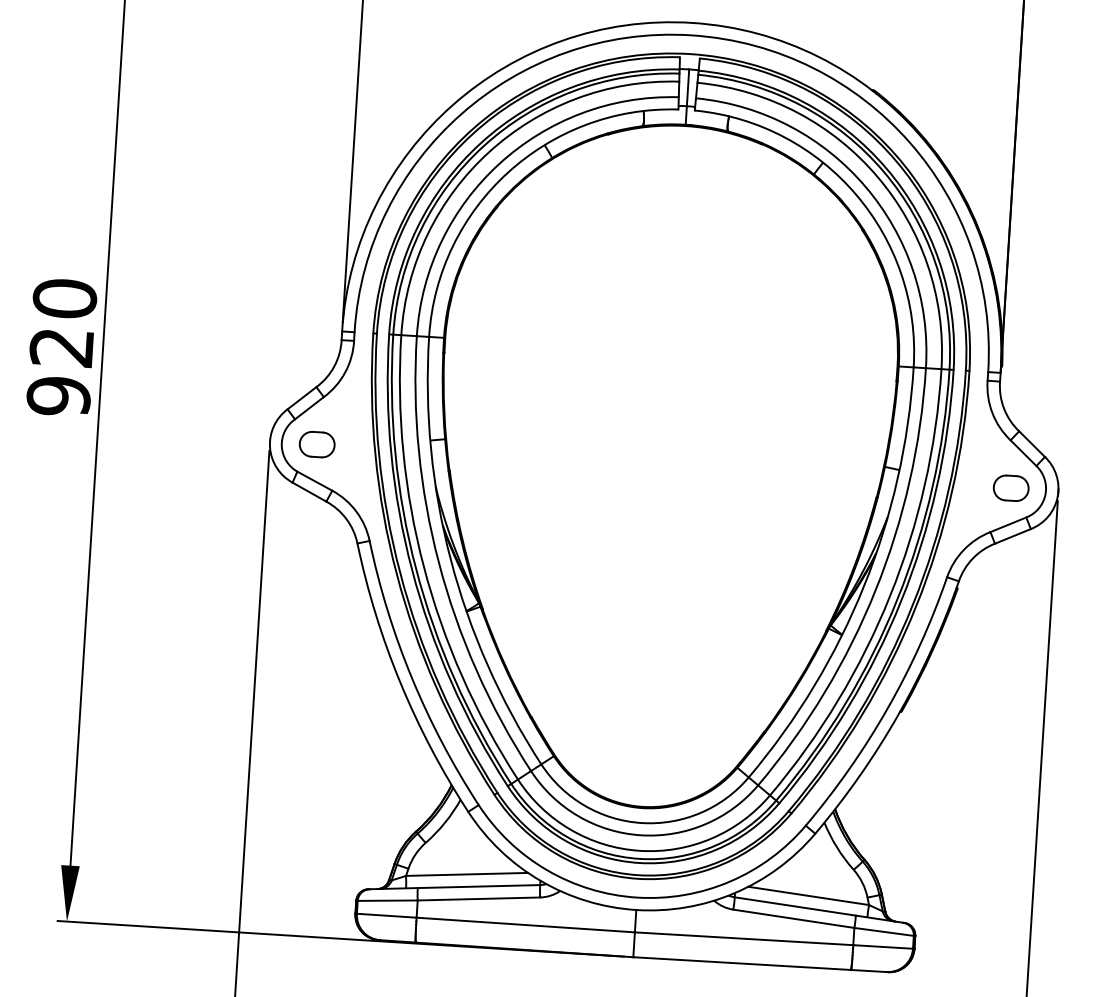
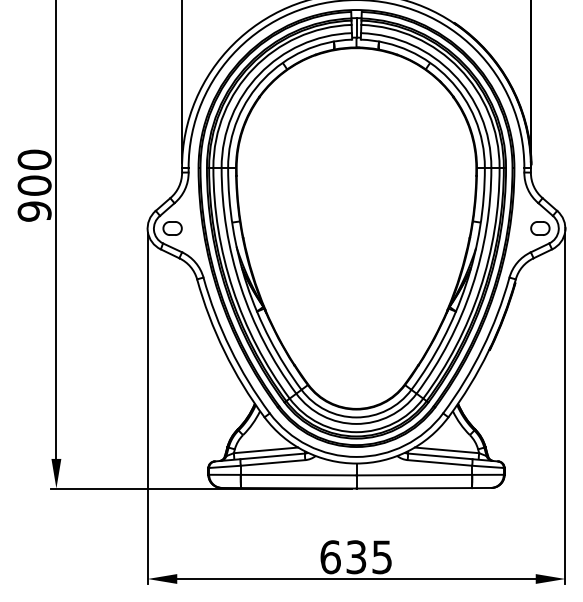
text: (61, 347) -> (34, 185), 920 -> 900

